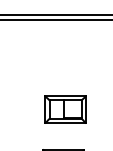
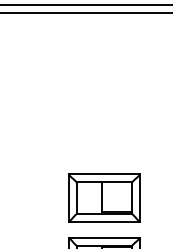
part: (65, 109) -> (104, 197), moved

